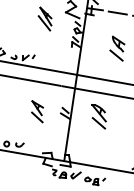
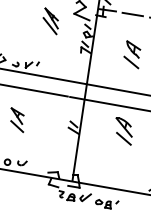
part: (37, 111) -> (17, 119), moved
part: (98, 116) -> (123, 131), moved

